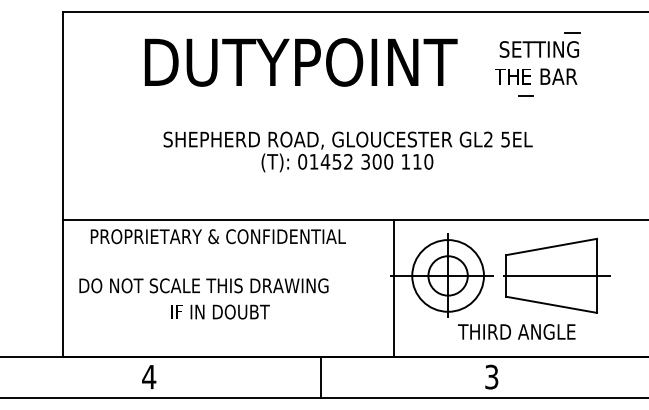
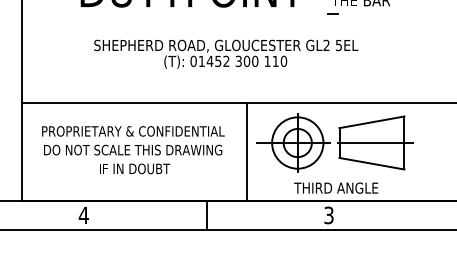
line: (525, 95) -> (332, 13), moved
text: (217, 236) -> (132, 131), moved
text: (203, 285) -> (132, 149), moved
line: (393, 288) -> (246, 152), moved
text: (516, 331) -> (335, 187), moved

